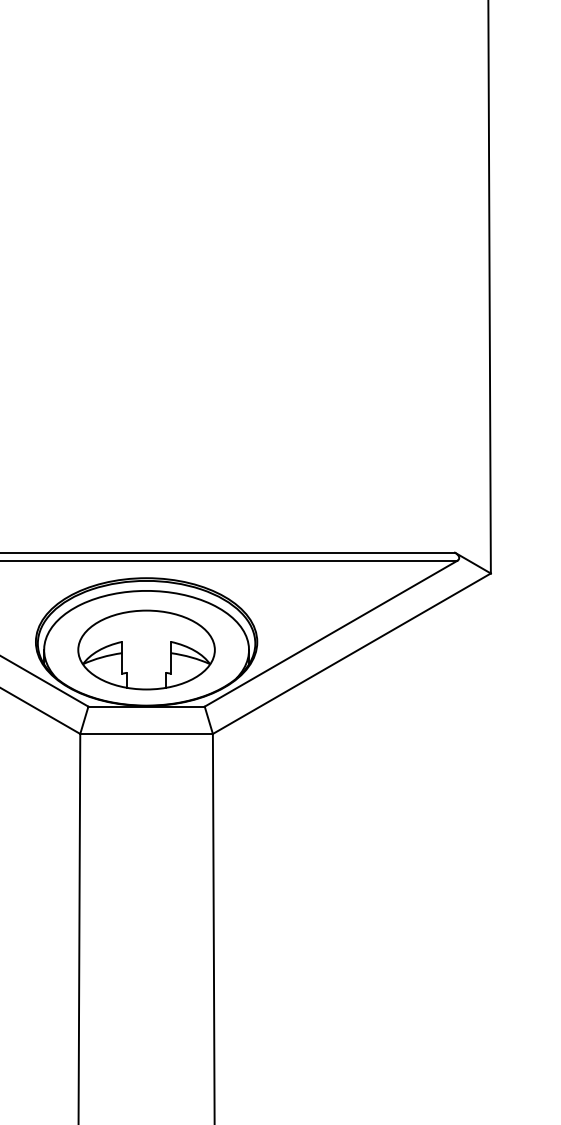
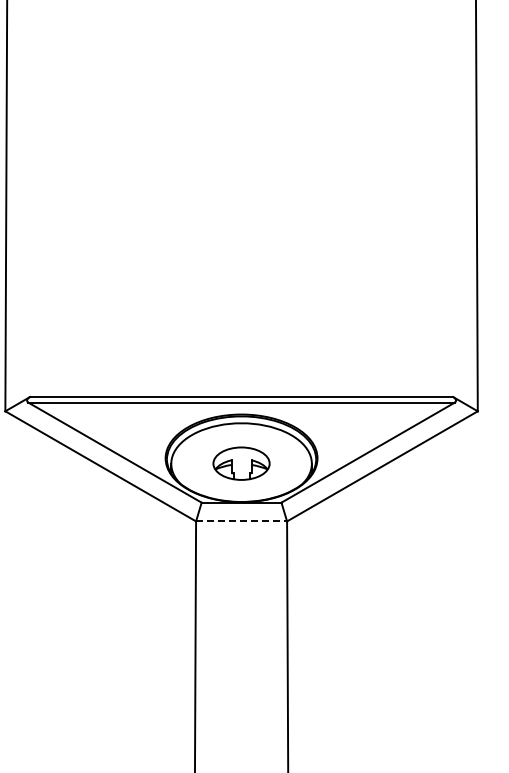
part: (146, 649) -> (241, 463), size x0.6
line: (147, 734) -> (242, 521), solid -> dashed

